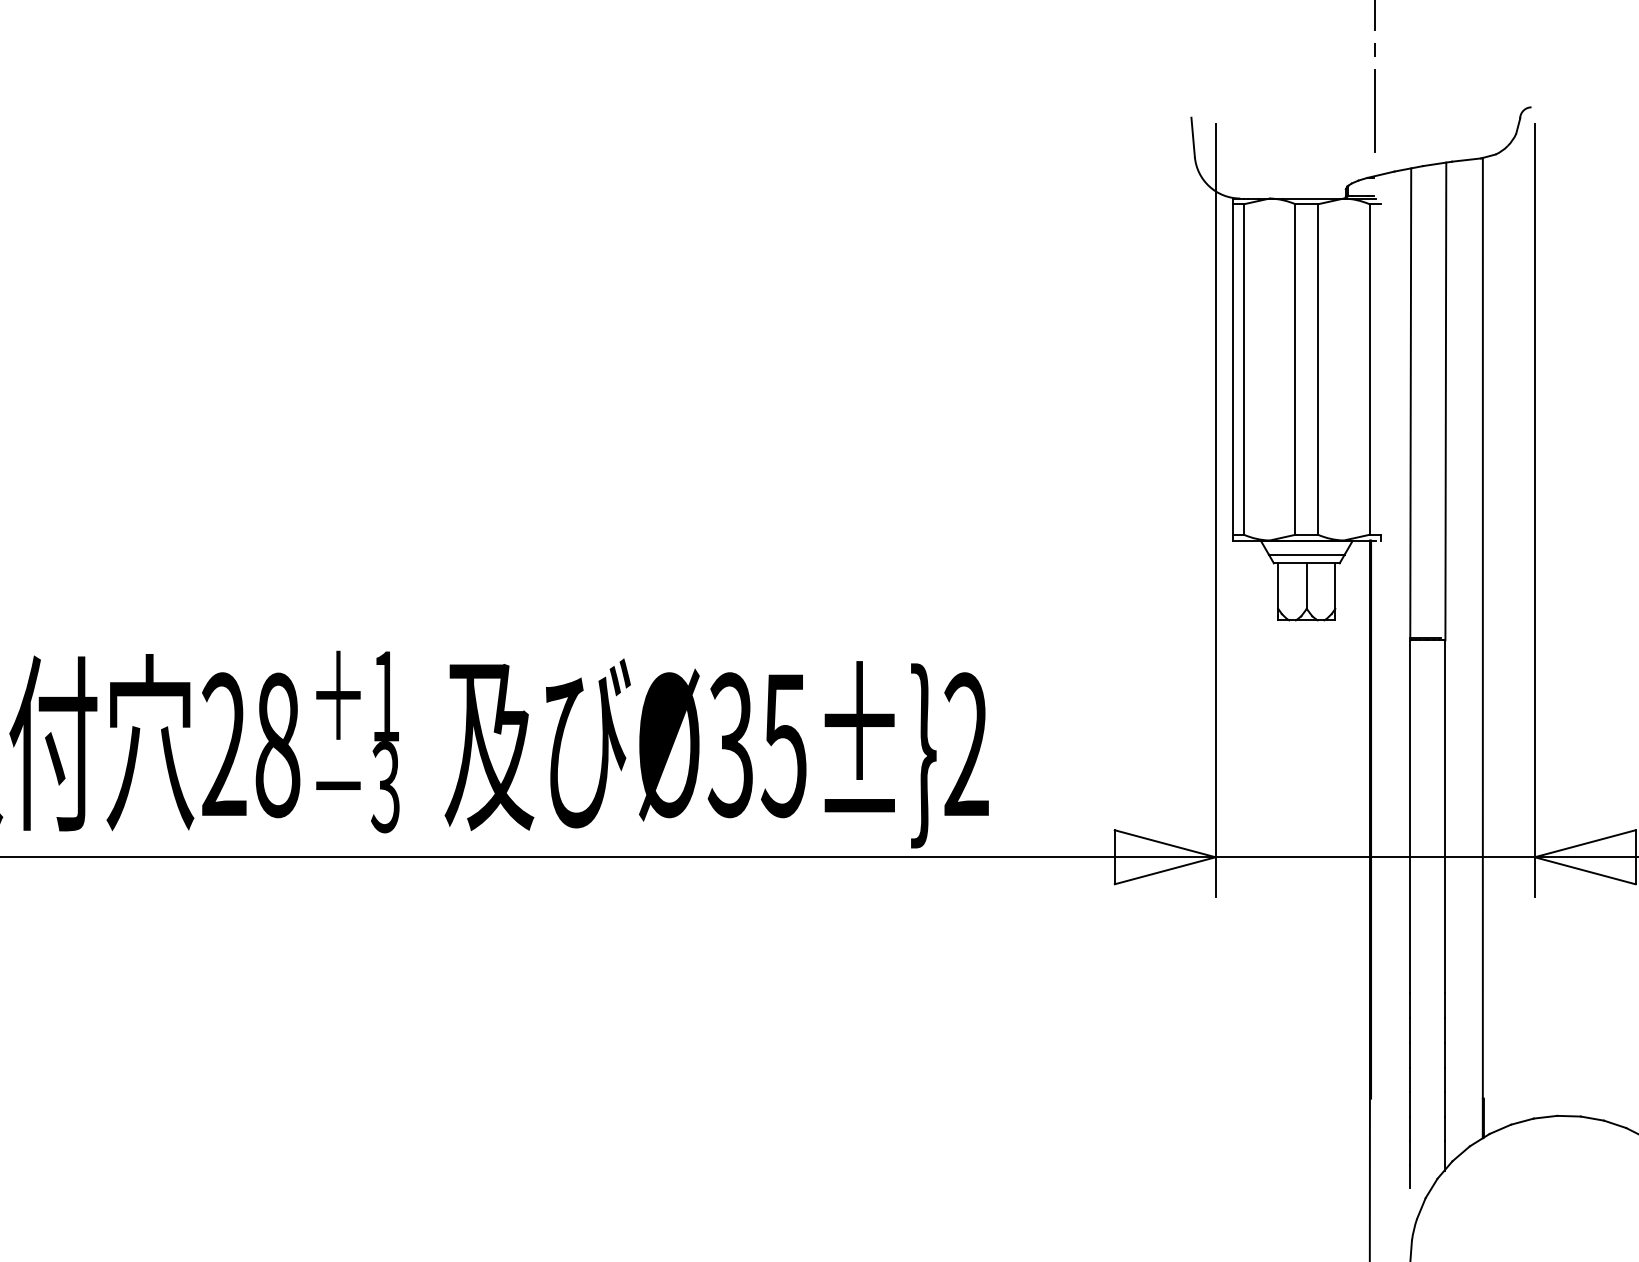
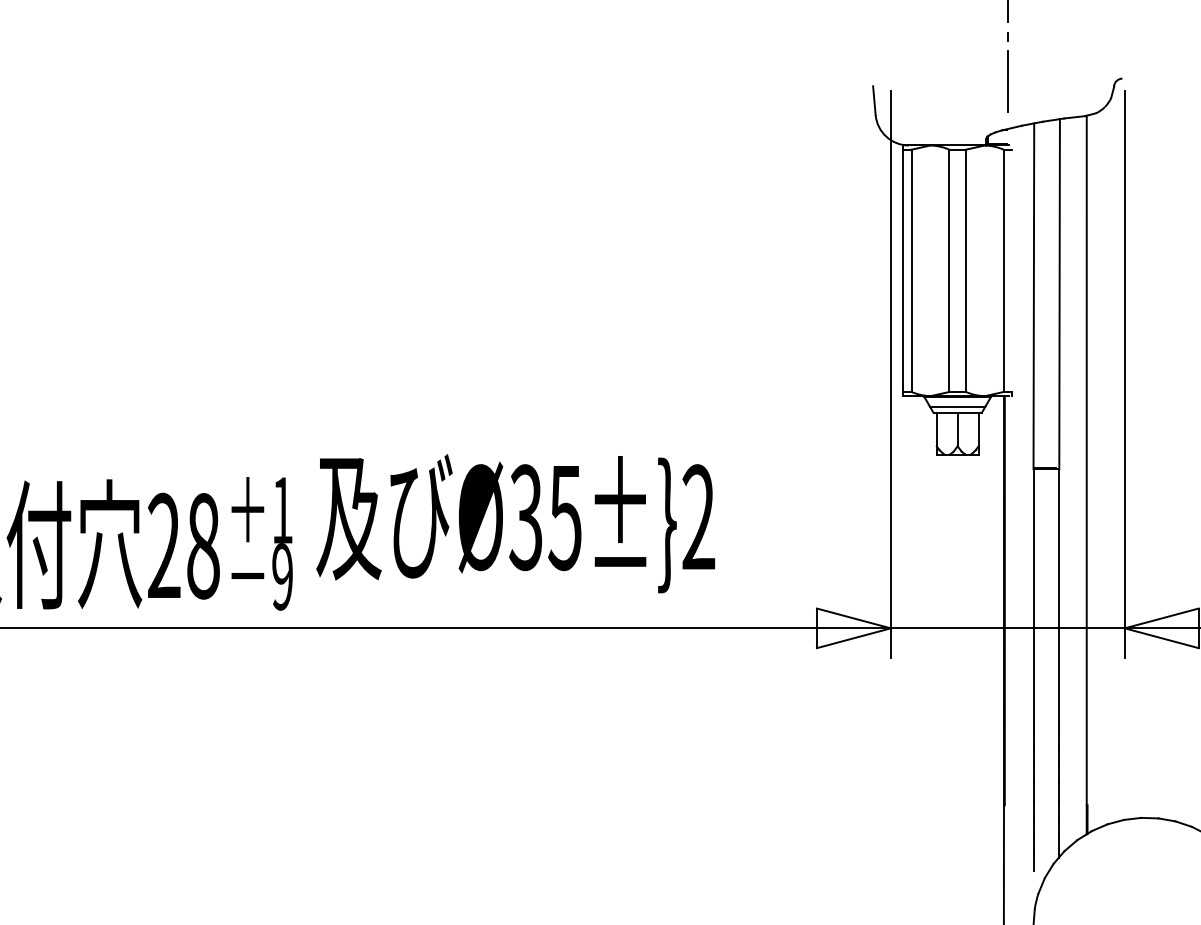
text: (716, 753) -> (515, 523), moved
text: (385, 787) -> (282, 577), 3 -> 9

